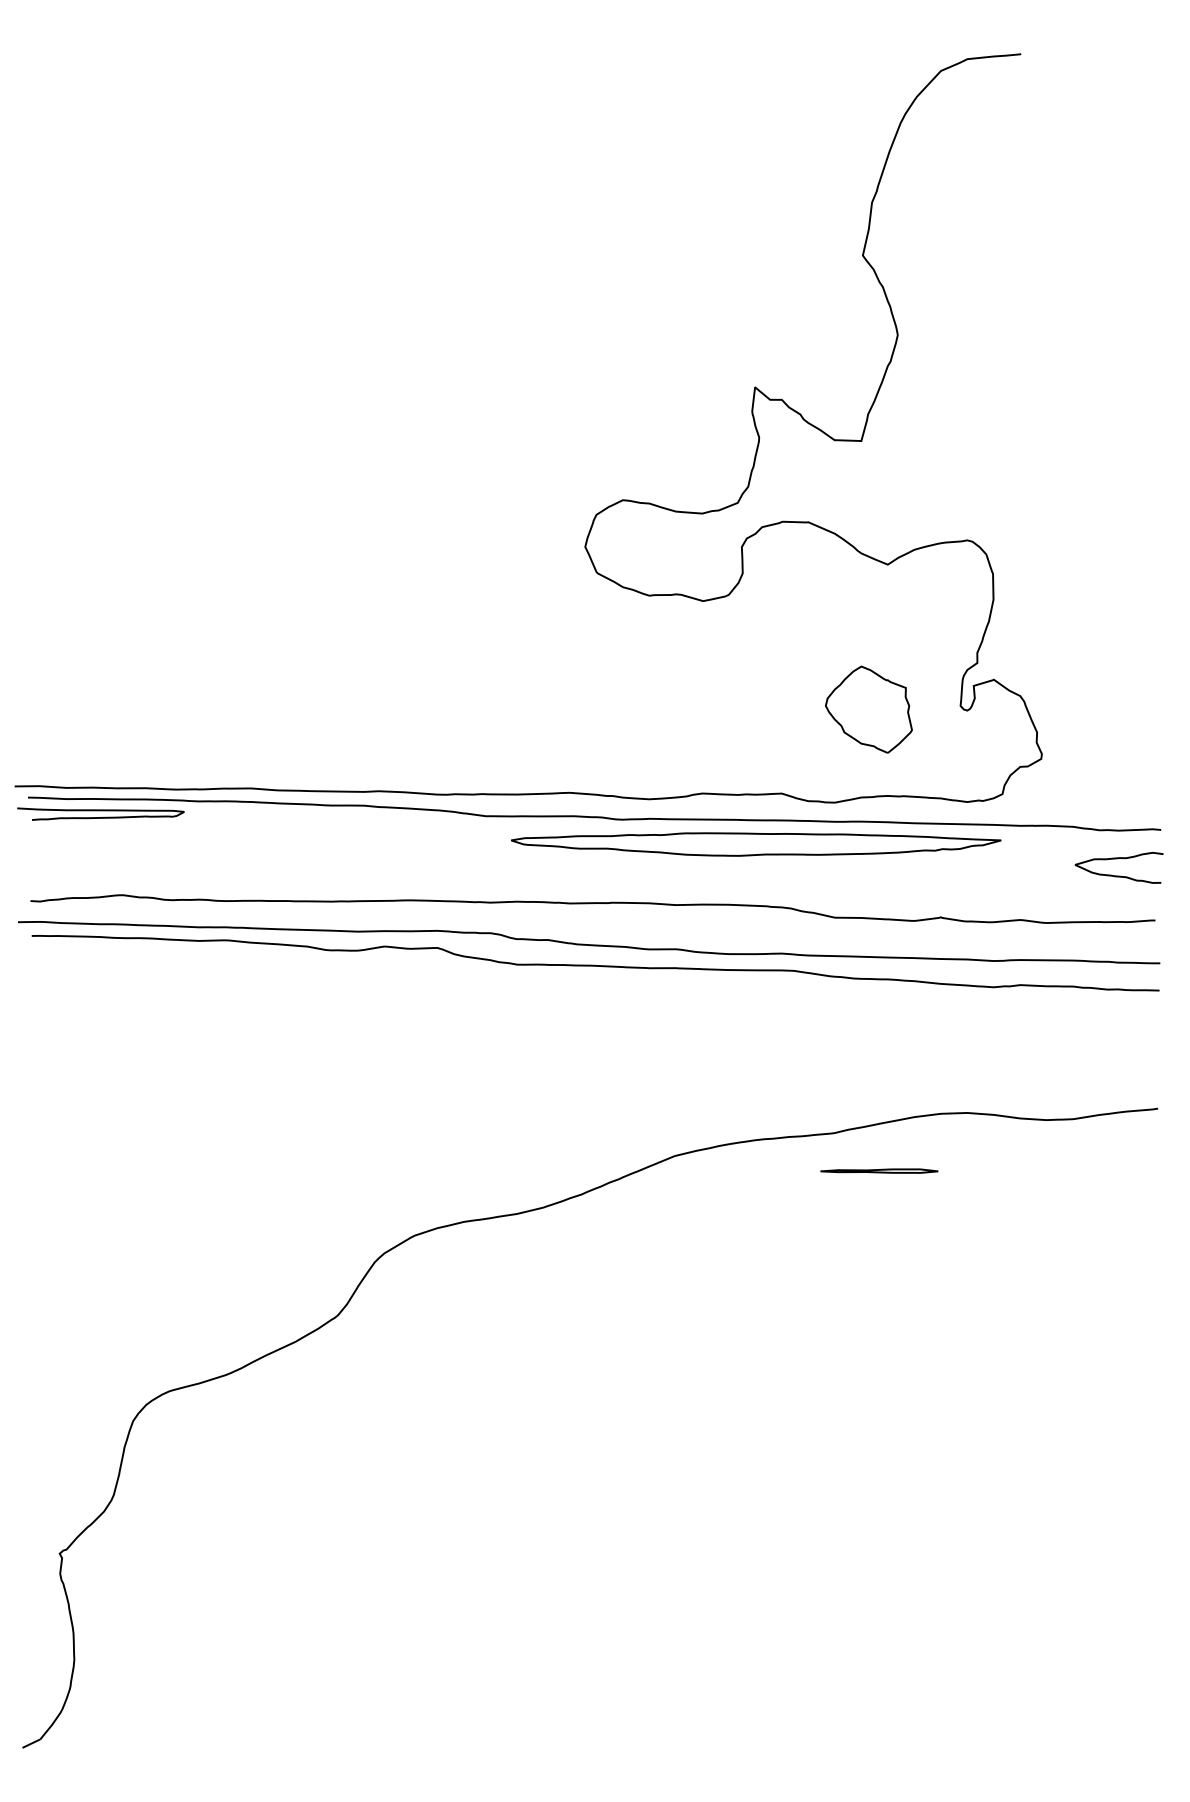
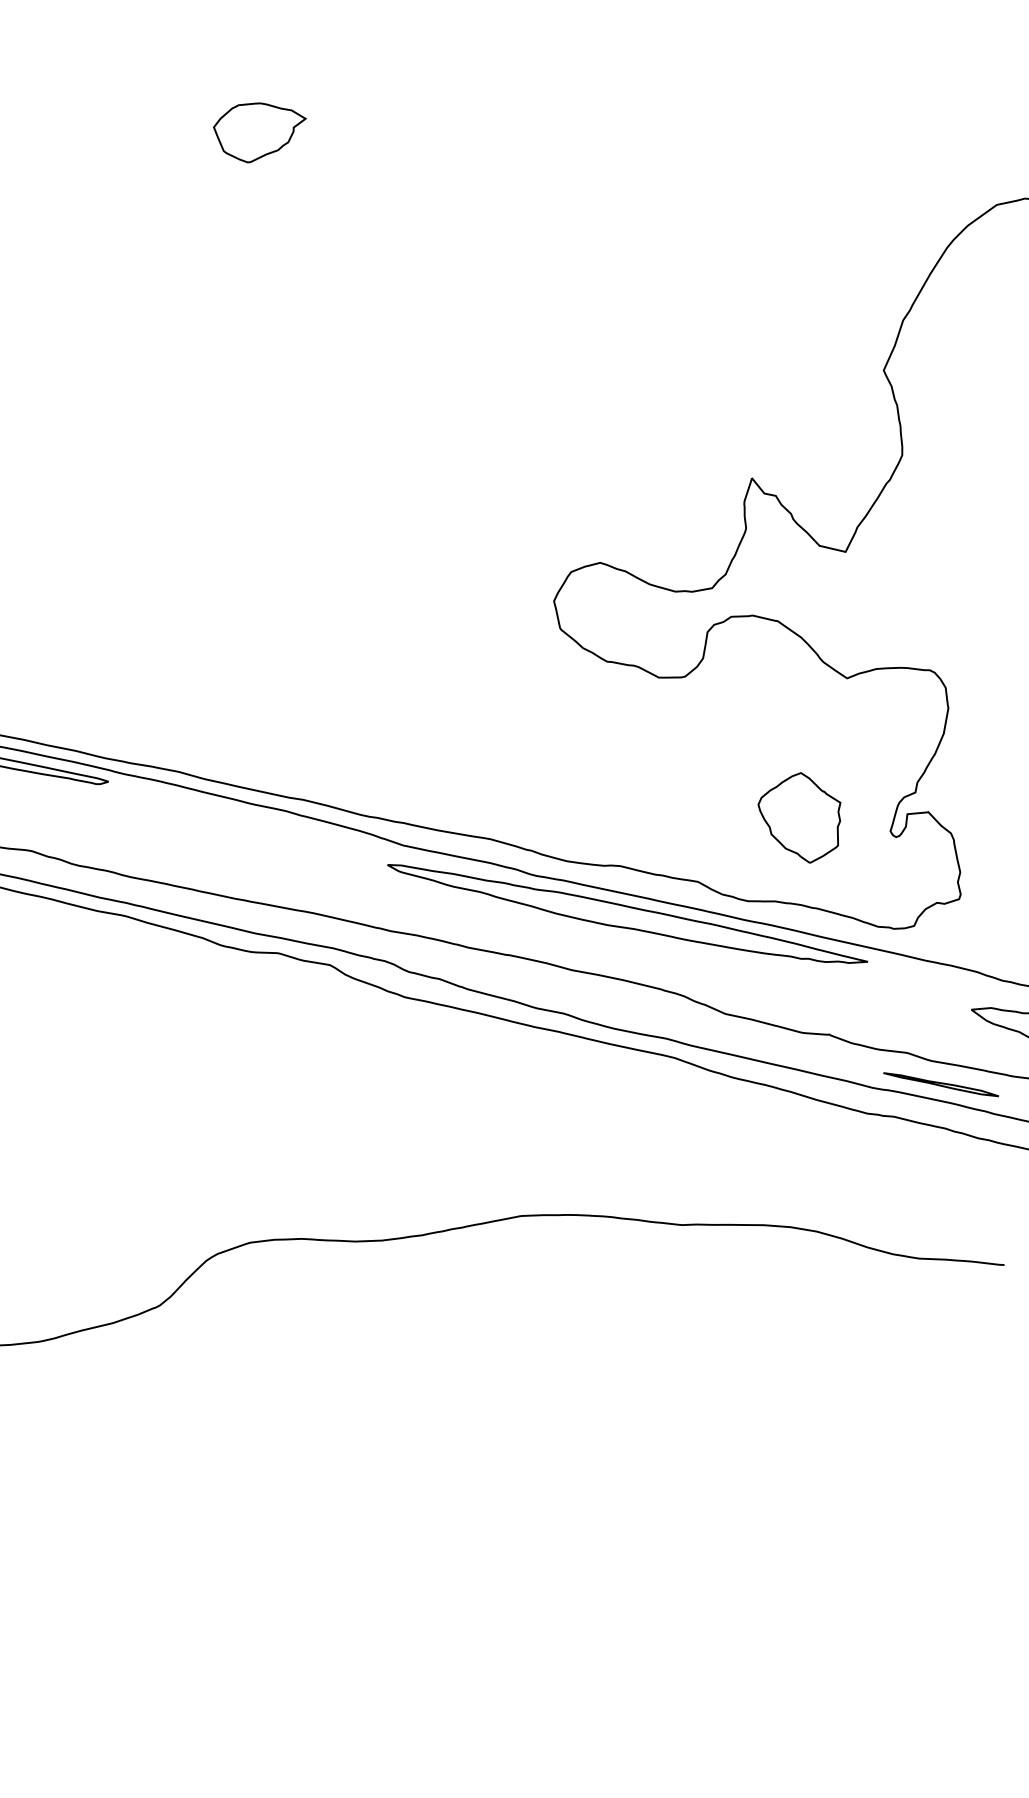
part: (202, 146) -> (257, 133), added
part: (756, 844) -> (627, 917), moved
part: (879, 1170) -> (941, 1083), moved

